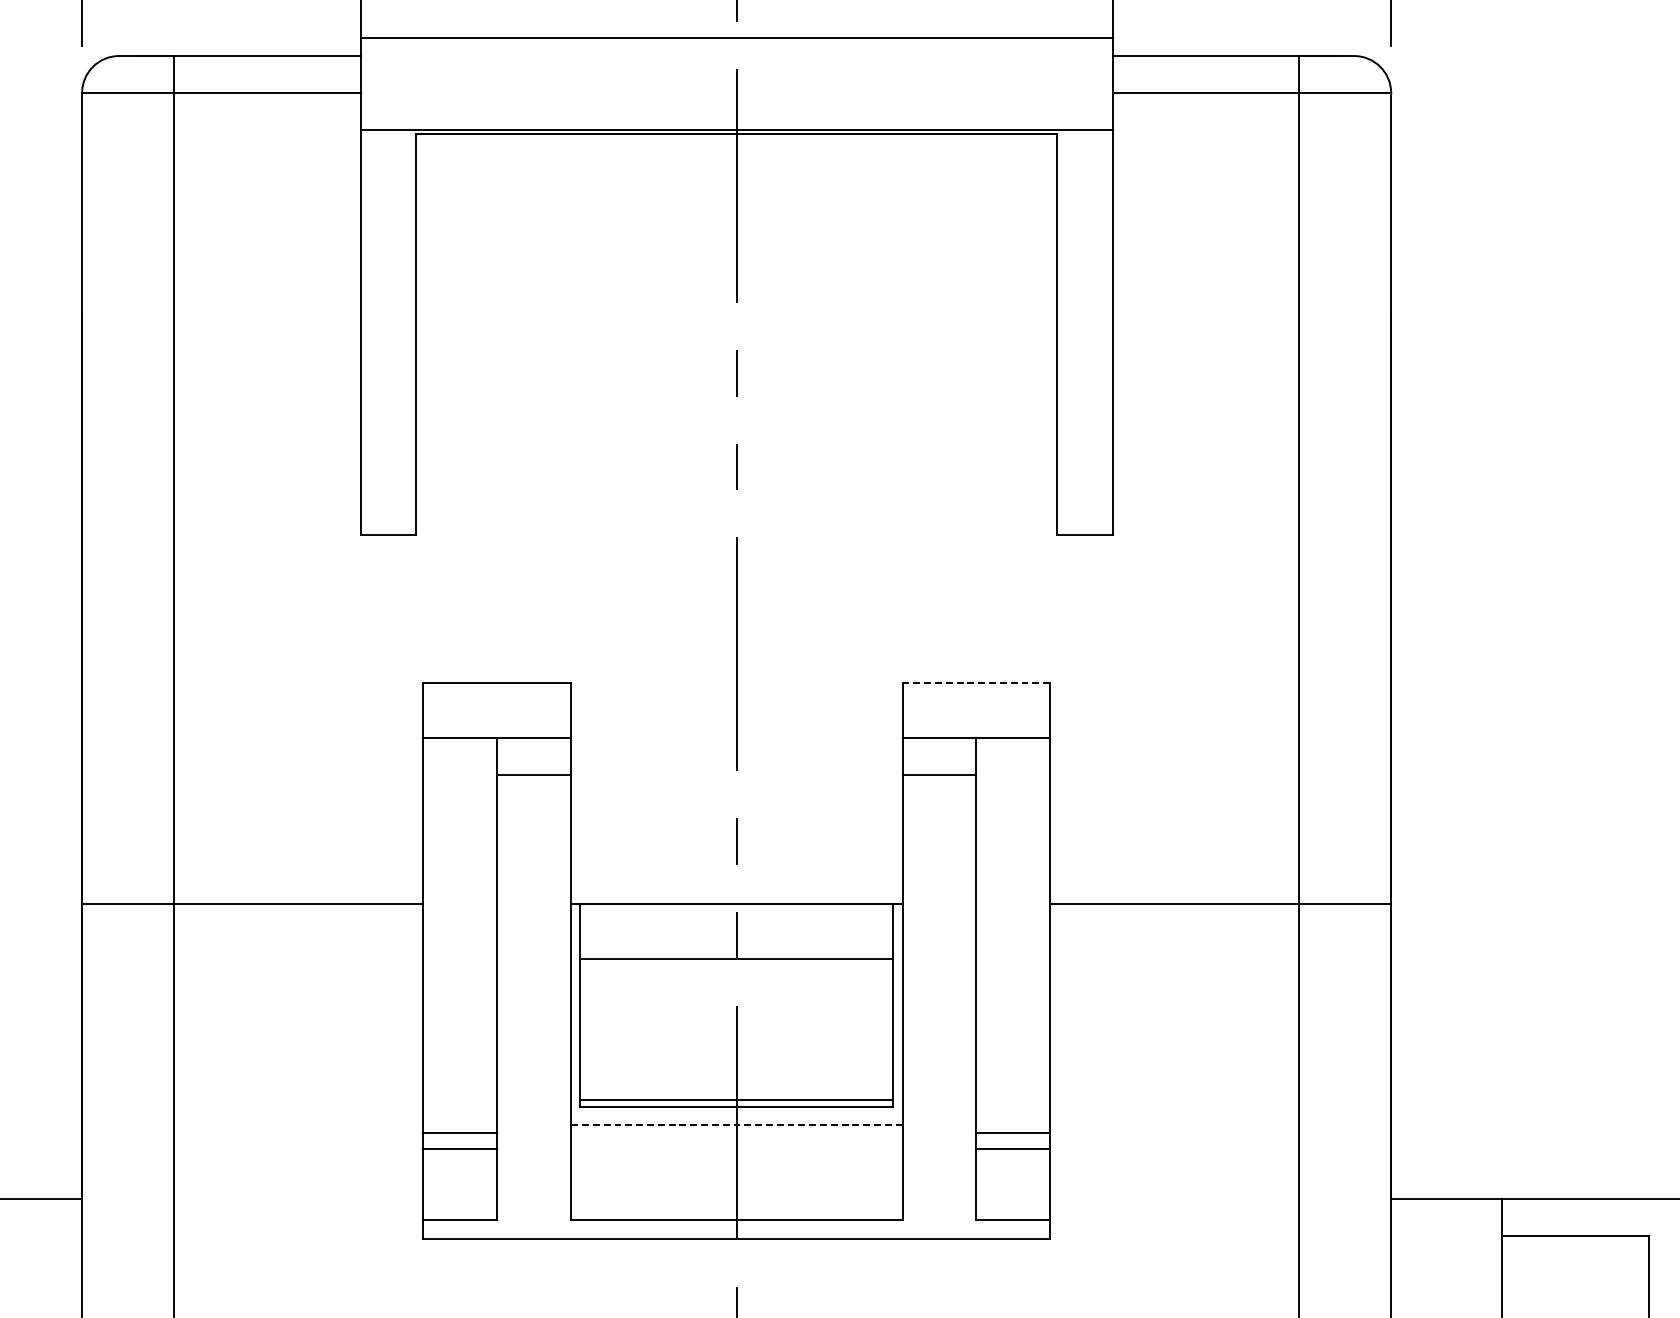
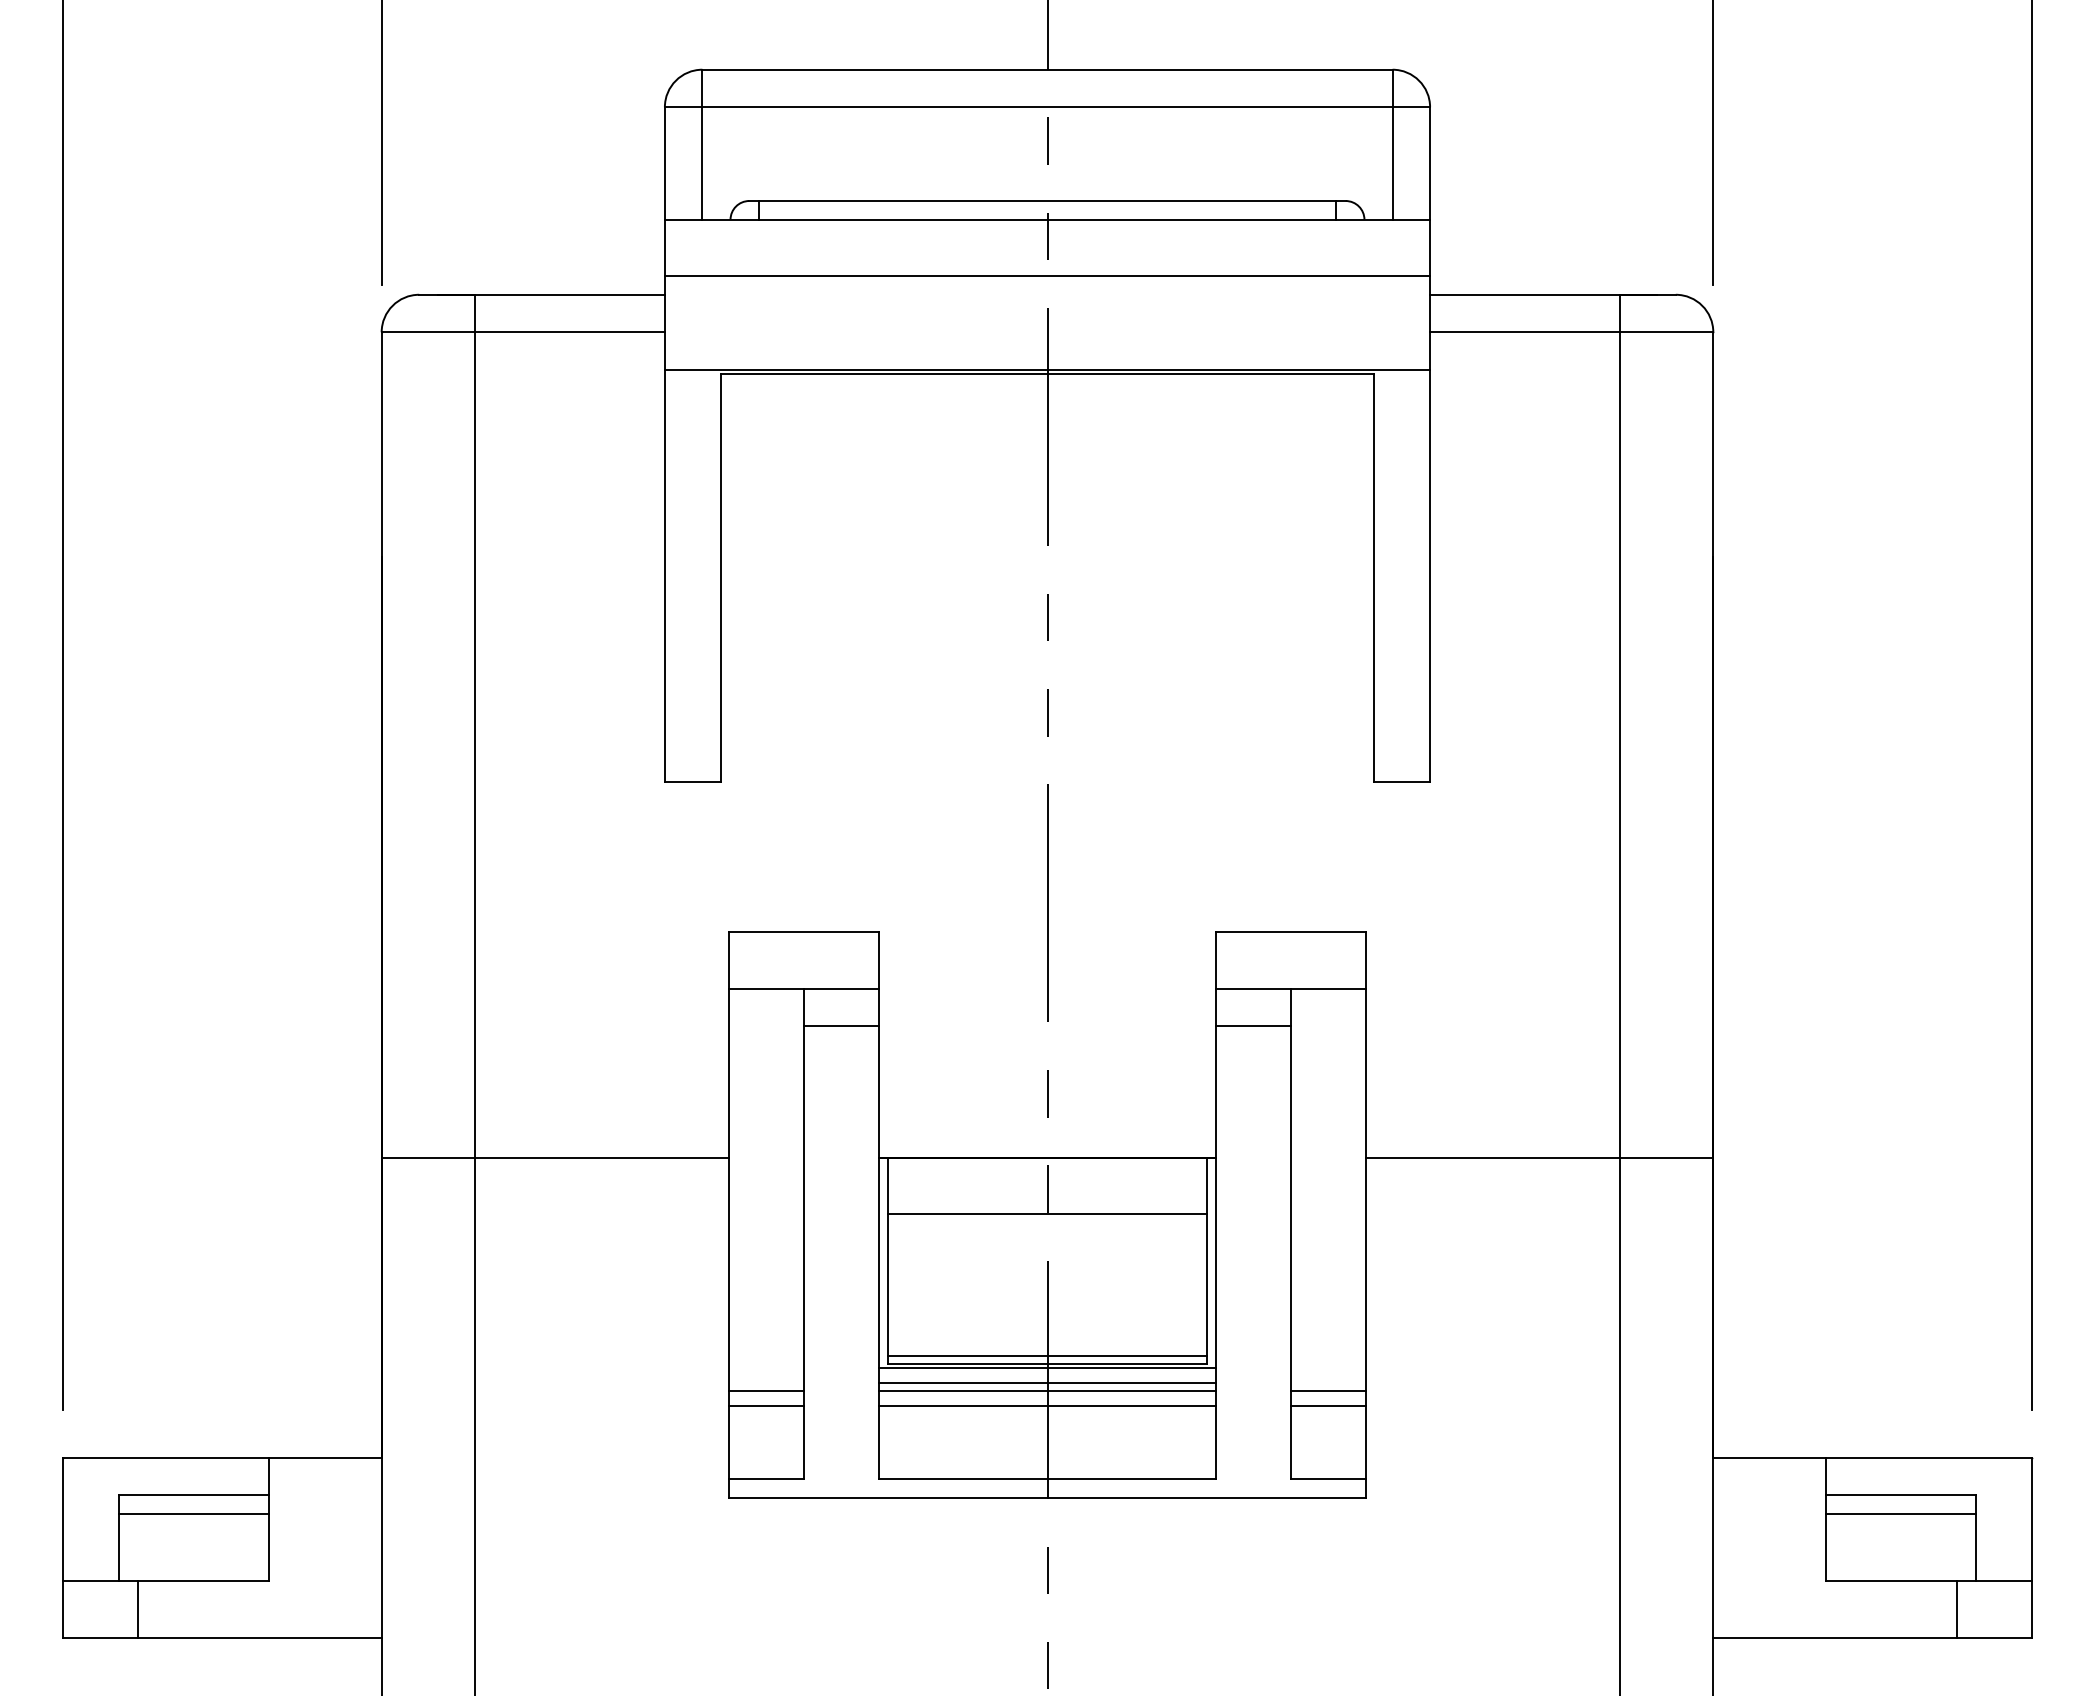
line: (976, 682) -> (1291, 932), dashed -> solid
line: (736, 1110) -> (1047, 1367), added
line: (736, 1125) -> (1047, 1382), dashed -> solid
line: (736, 1133) -> (1047, 1390), added
line: (736, 1148) -> (1047, 1406), added
line: (1575, 1254) -> (1900, 1513), added

